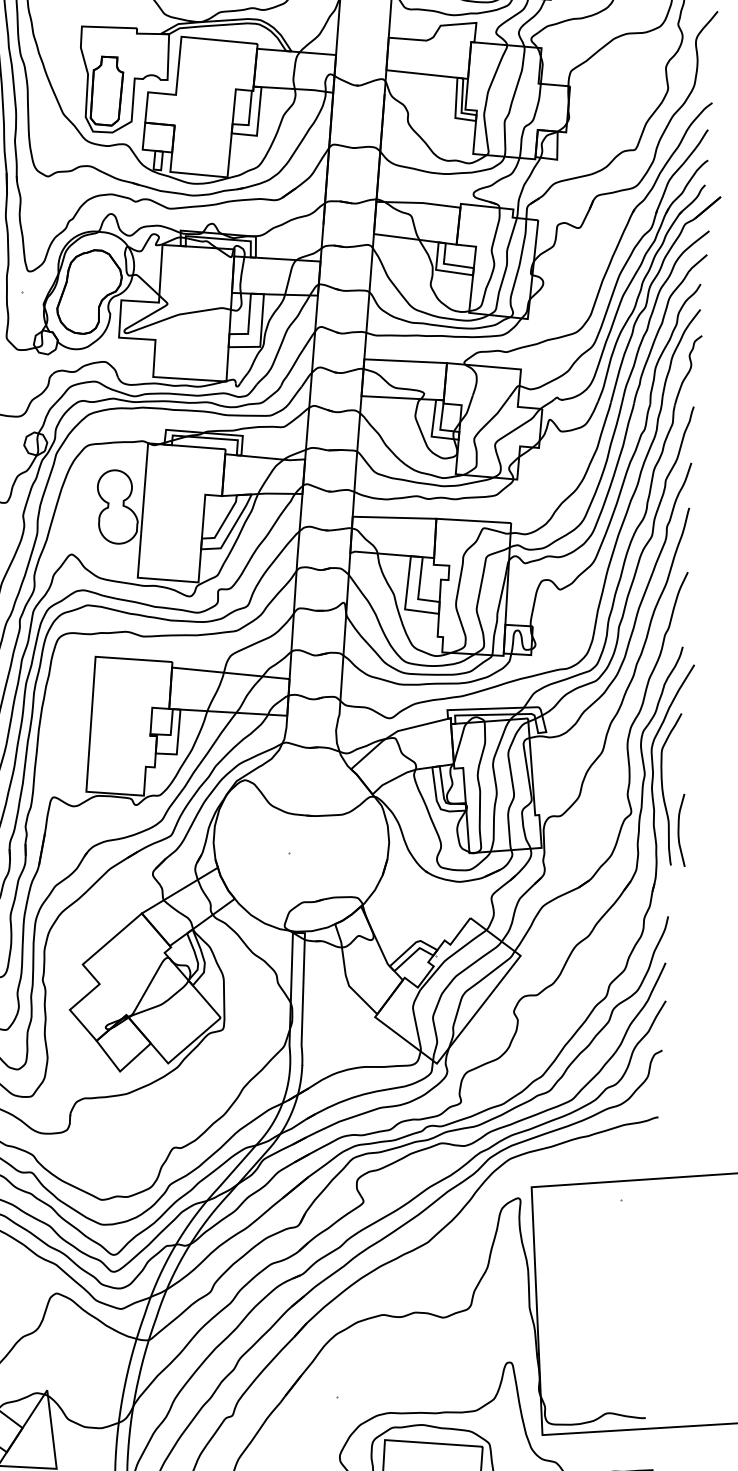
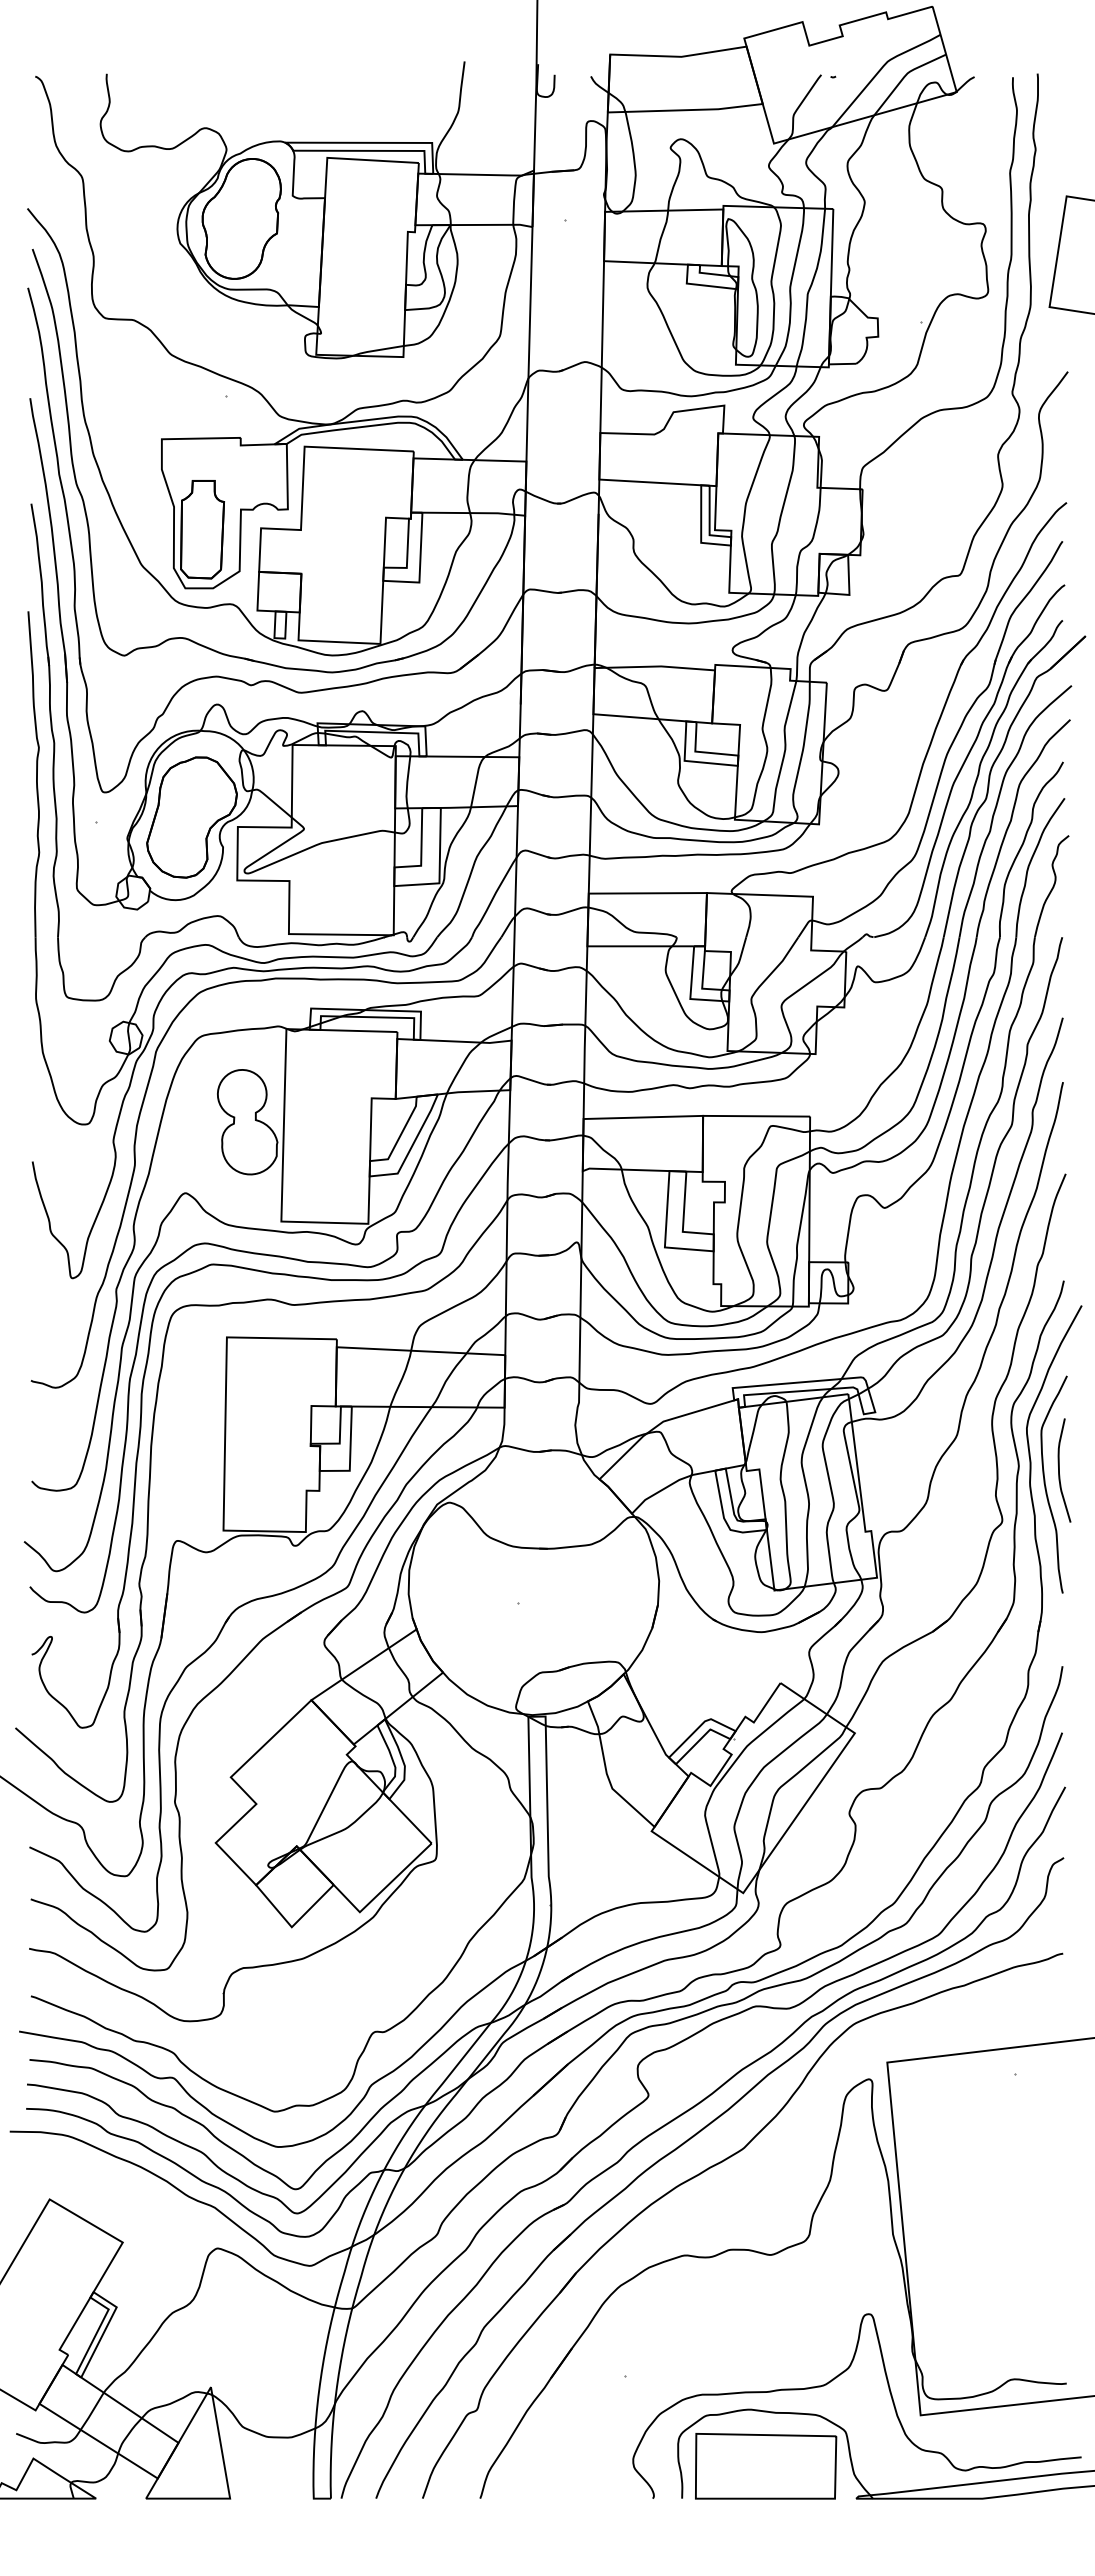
curve: (678, 830) -> (1059, 1470), moved

